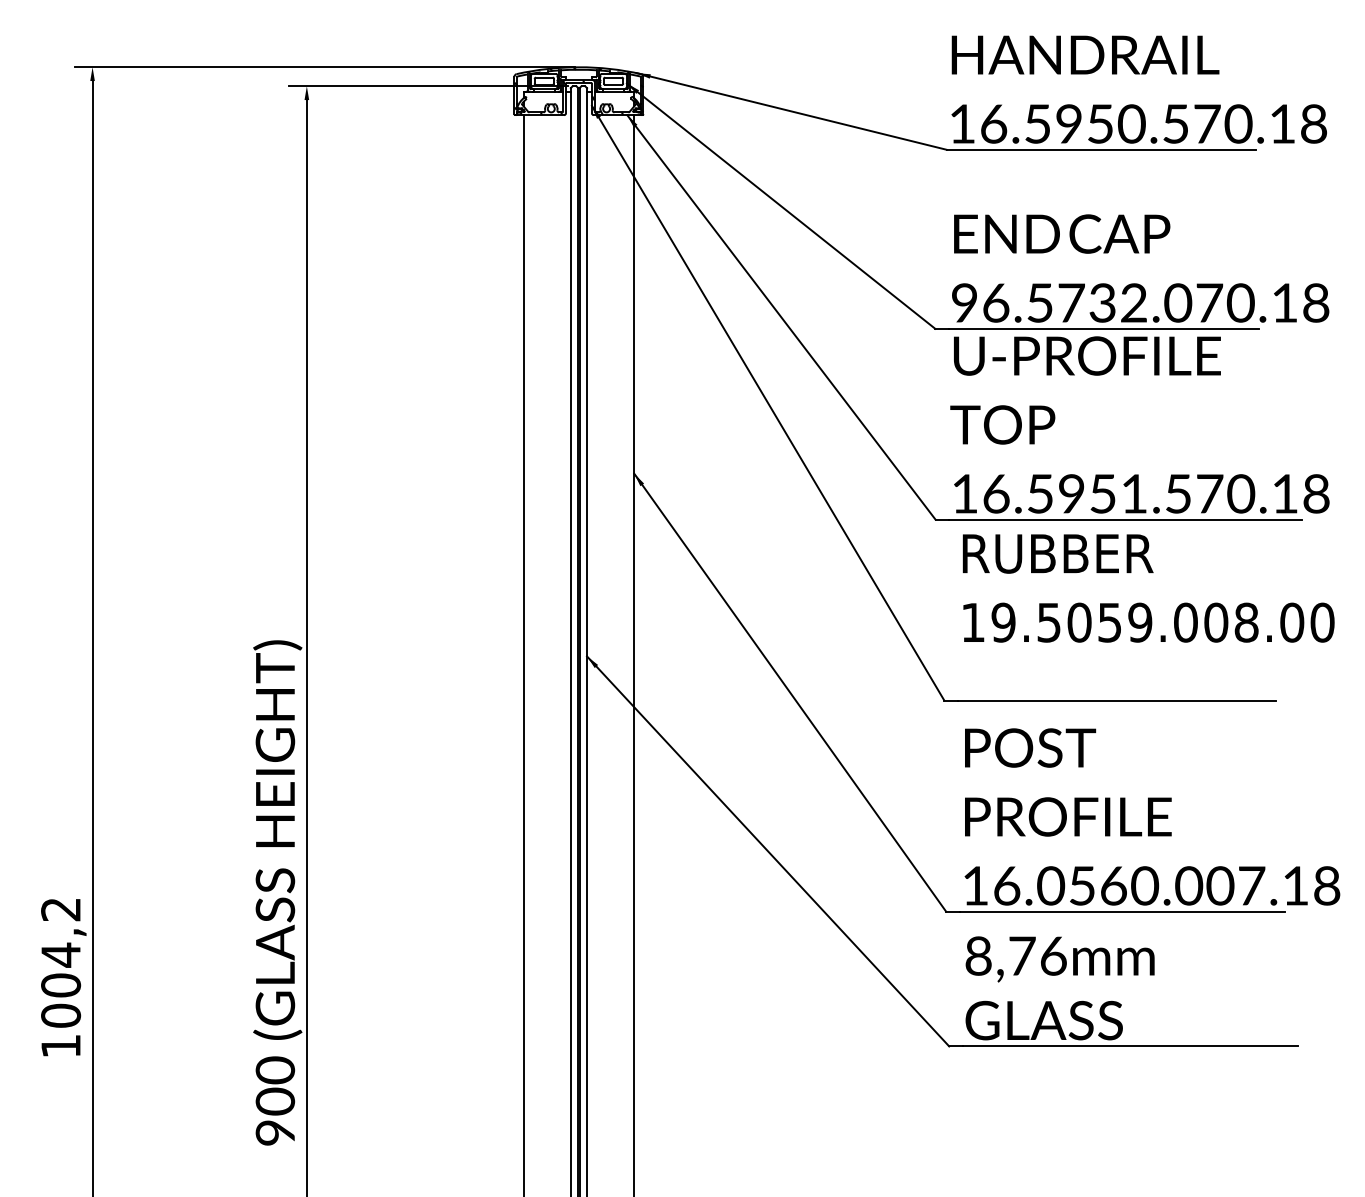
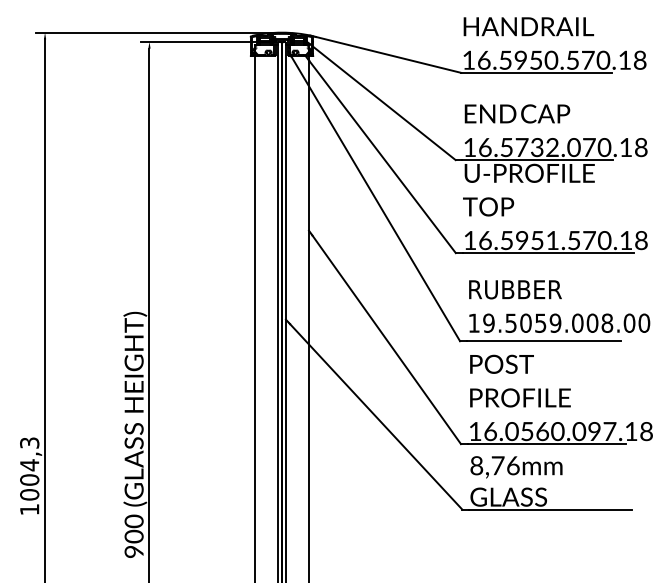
text: (963, 302) -> (469, 147), 96.5732.070.18 -> 16.5732.070.18
text: (1148, 588) -> (559, 306), moved
text: (1220, 887) -> (594, 432), 16.0560.007.18 -> 16.0560.097.18
text: (60, 908) -> (29, 442), 1004,2 -> 1004,3

